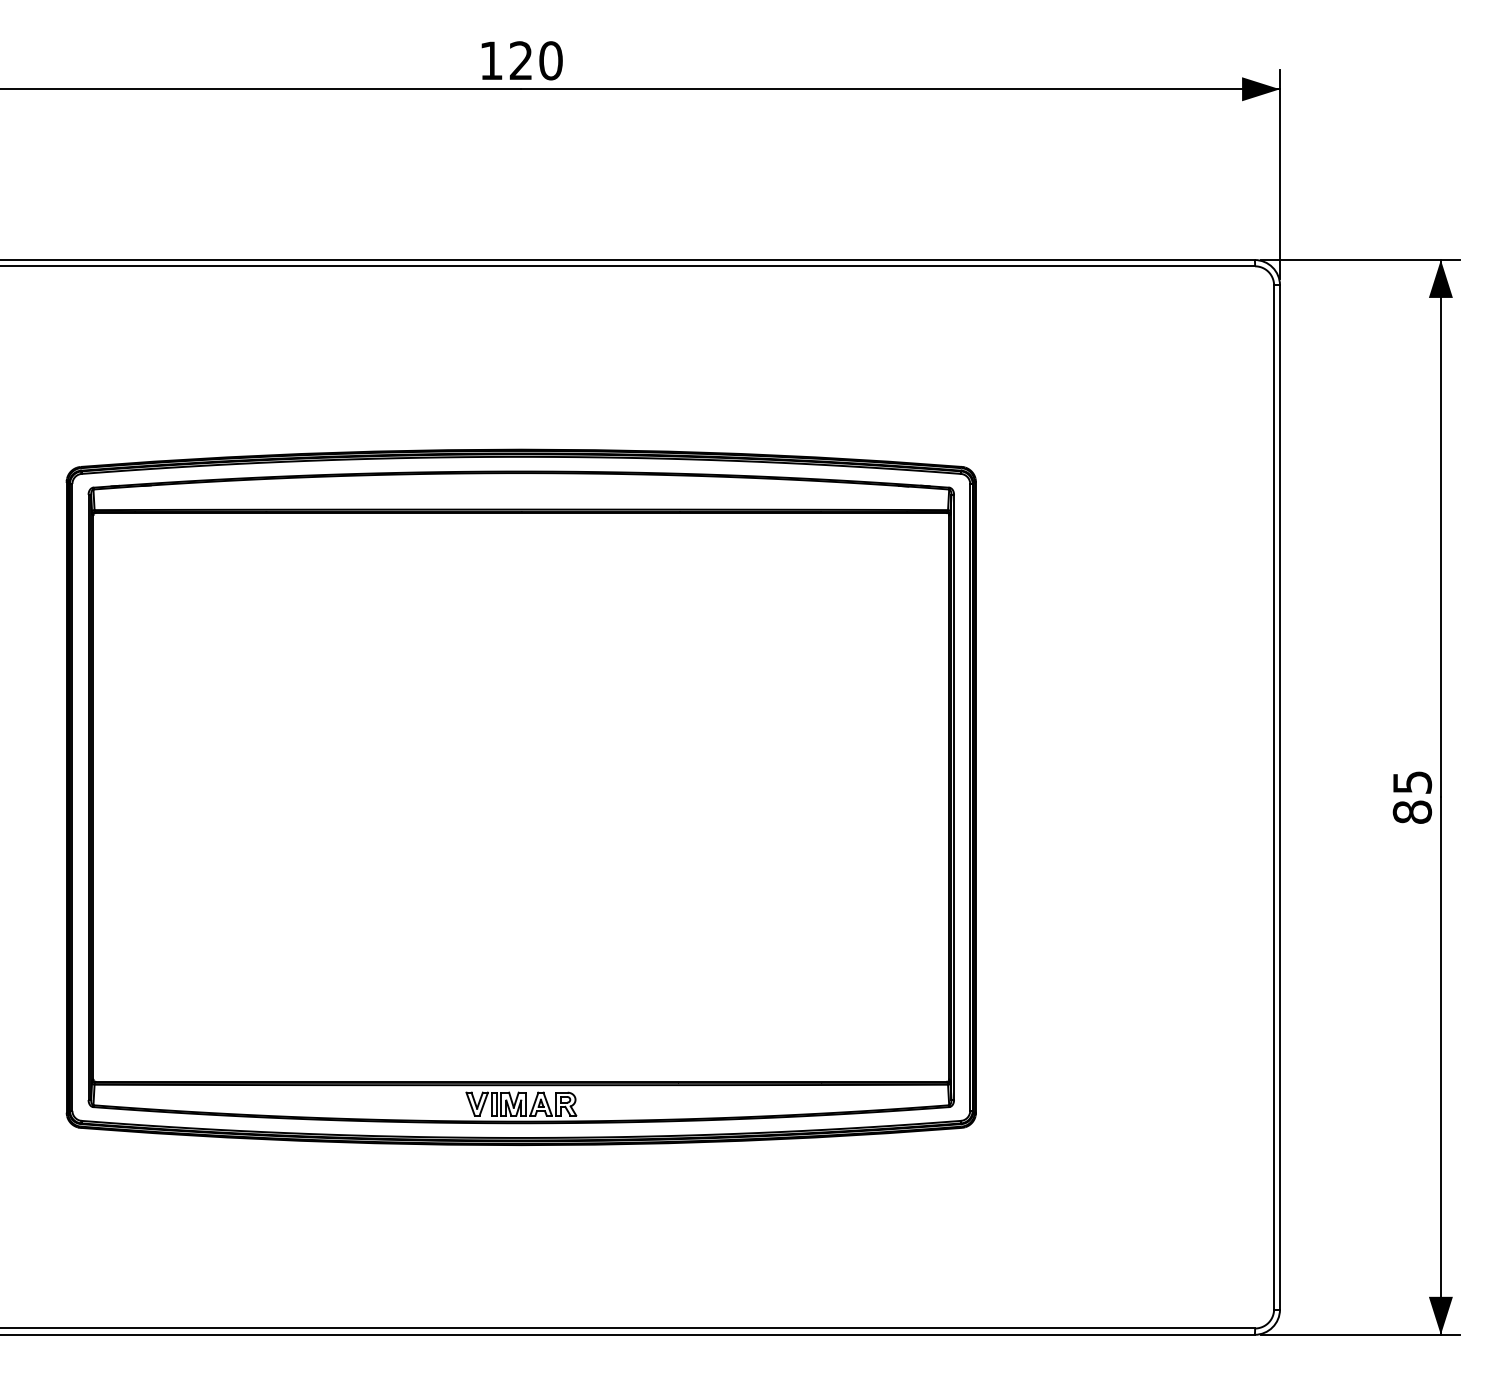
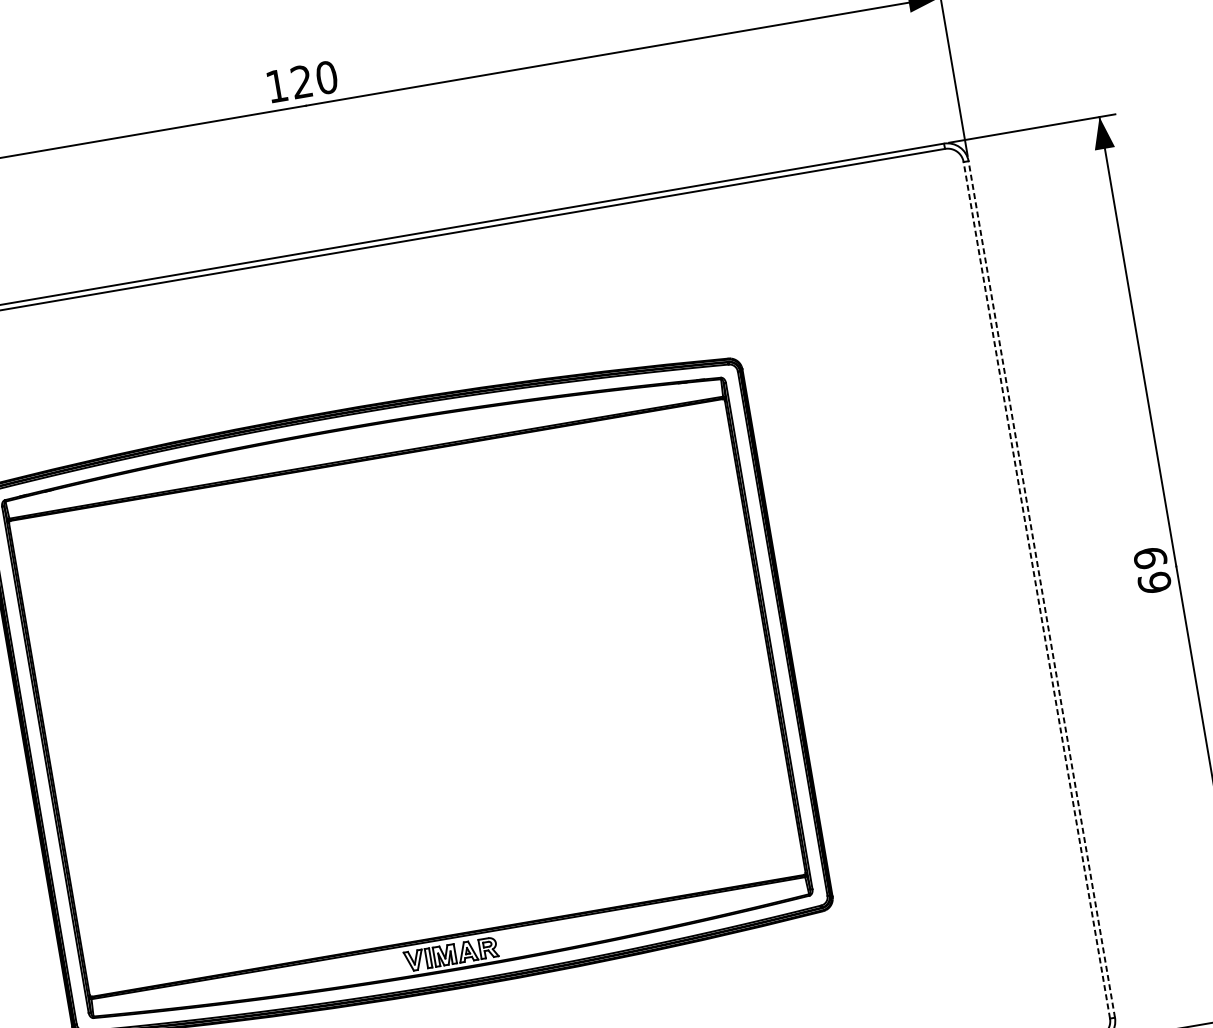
line: (1274, 796) -> (1037, 589), solid -> dashed
line: (1280, 796) -> (1042, 588), solid -> dashed
text: (1411, 796) -> (1151, 569), 85 -> 69

